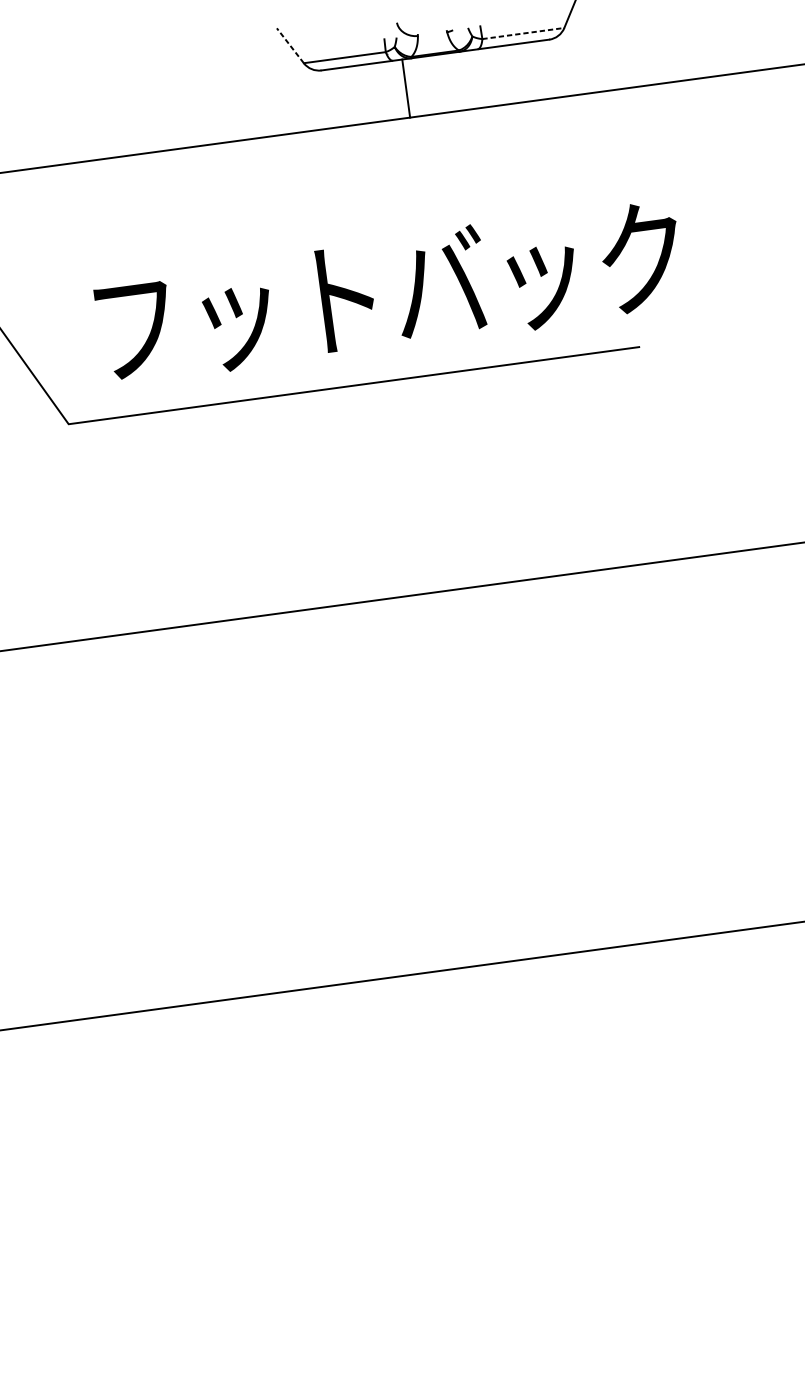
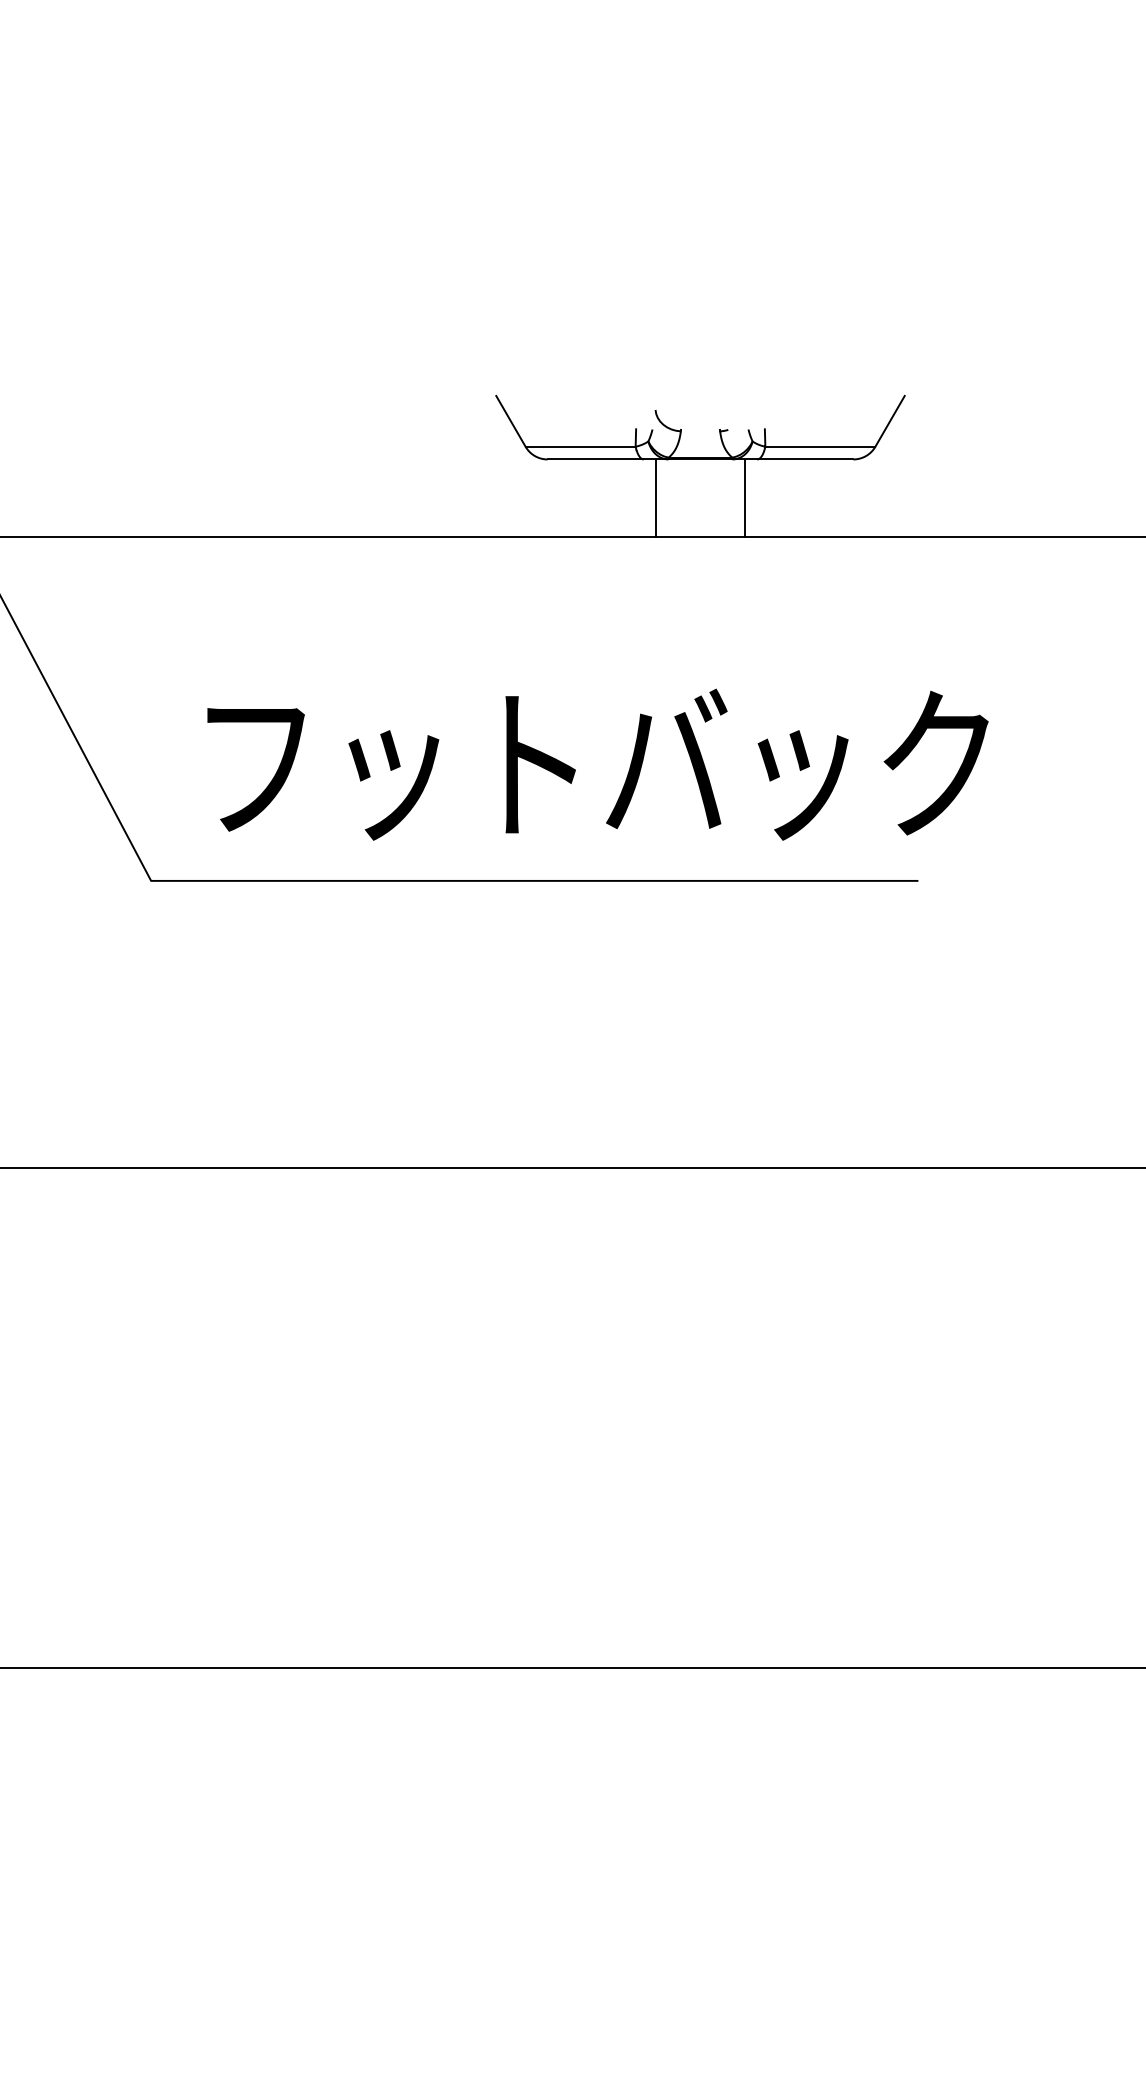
line: (523, 33) -> (820, 446), dashed -> solid
line: (289, 45) -> (510, 420), dashed -> solid
line: (472, 79) -> (744, 498), added

